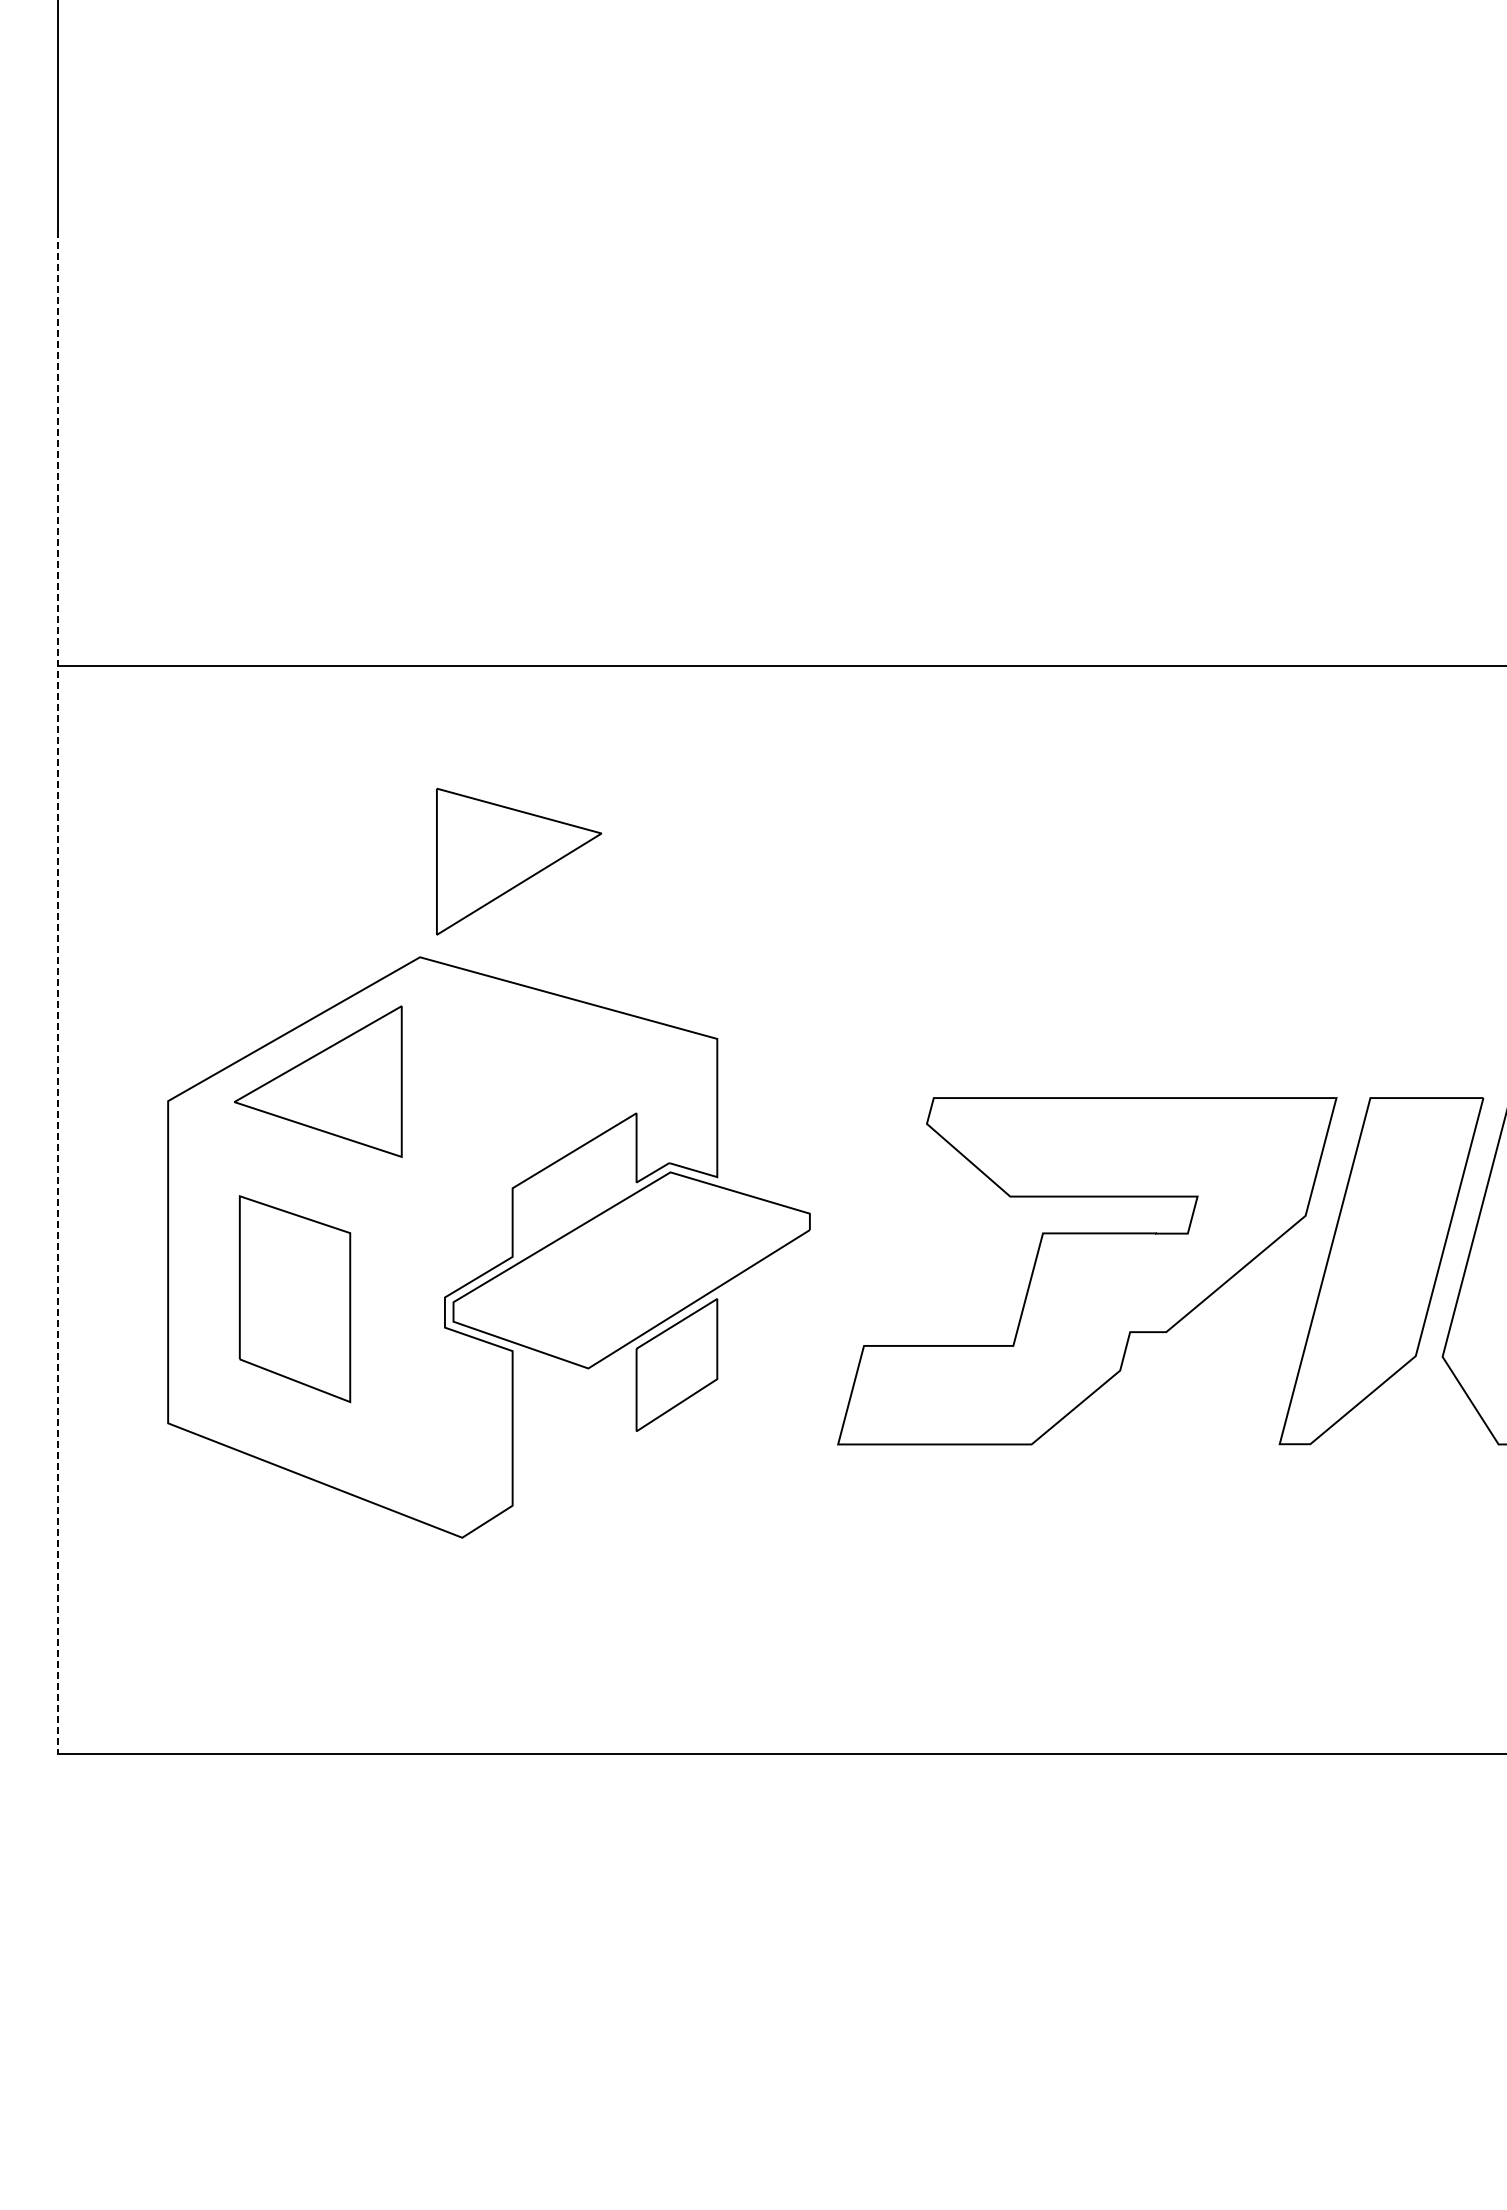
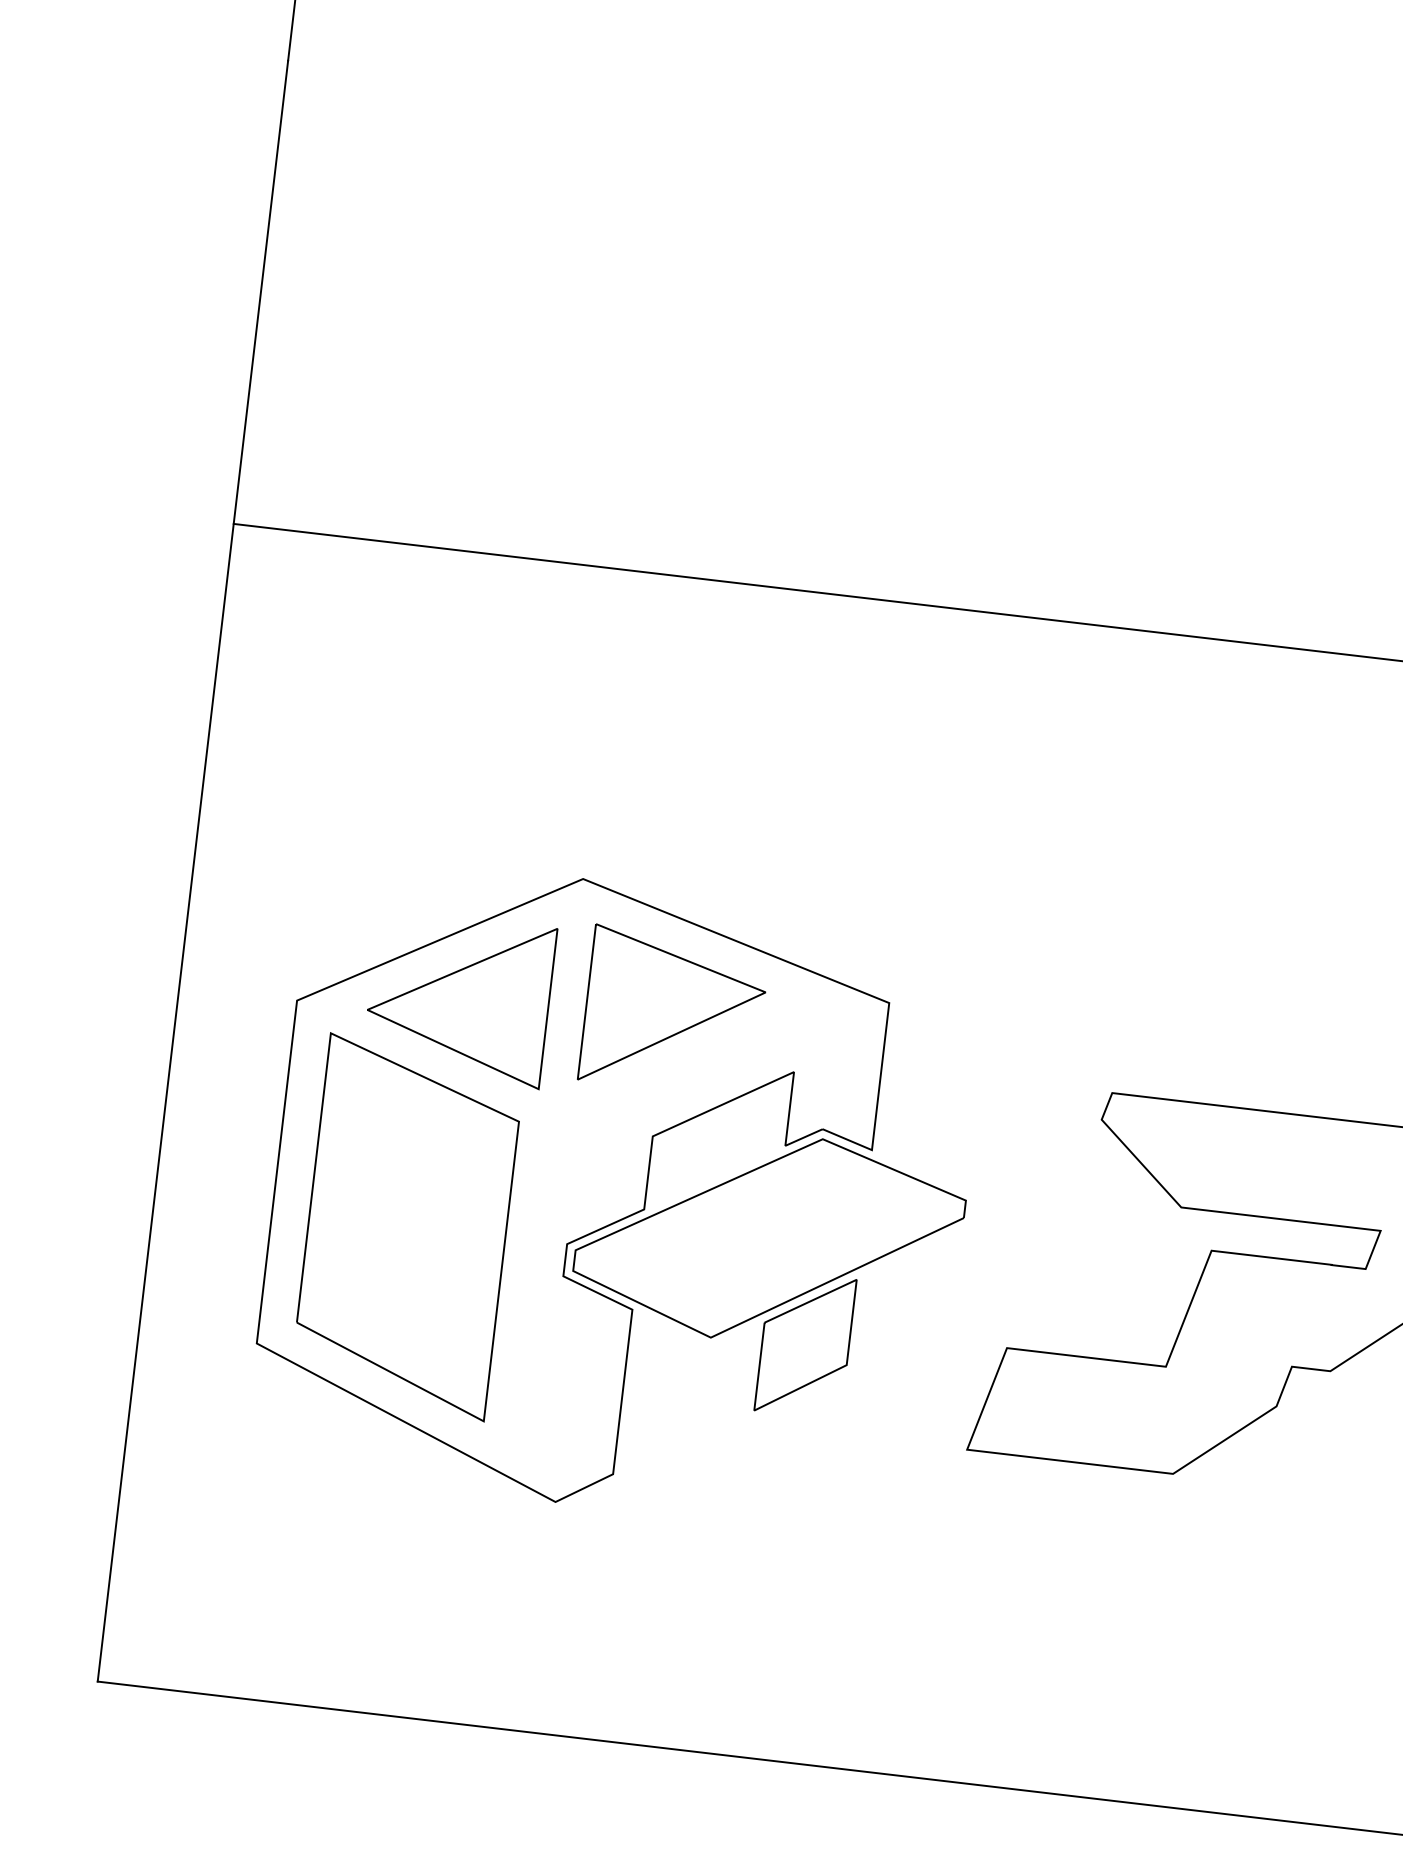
part: (518, 861) -> (673, 1011), moved
line: (57, 992) -> (192, 871), dashed -> solid
part: (294, 1298) -> (406, 1226), size x1.67

